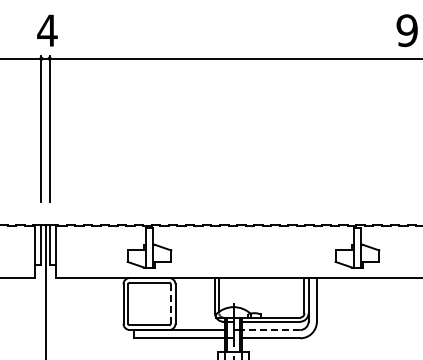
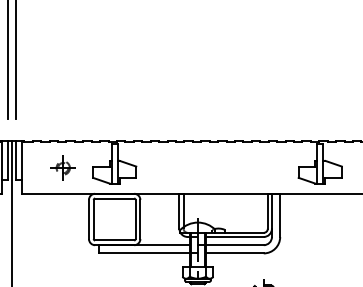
part: (97, 251) -> (63, 167), added
line: (170, 304) -> (135, 219), dashed -> solid
line: (270, 330) -> (234, 245), dashed -> solid

